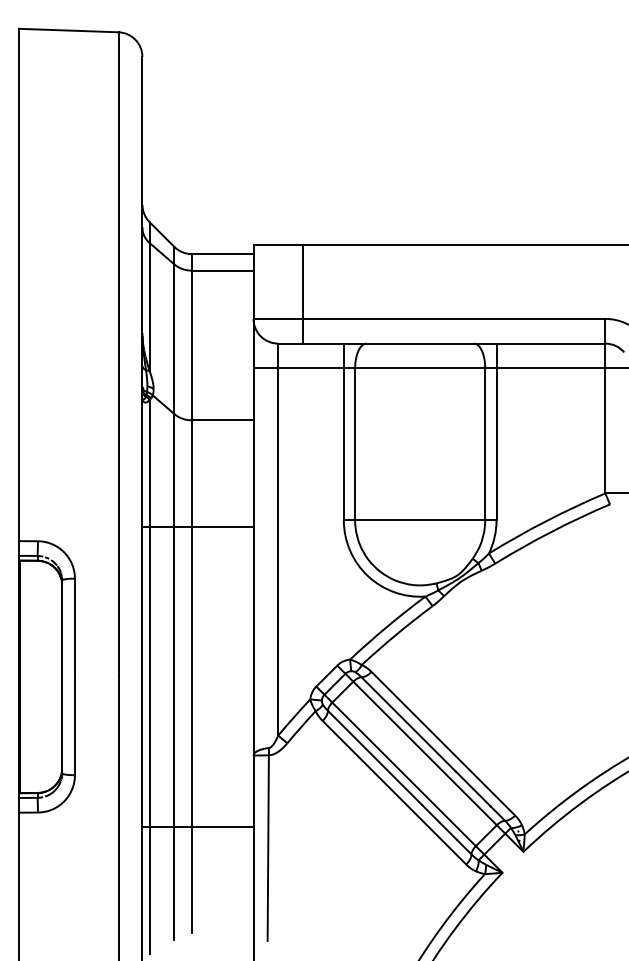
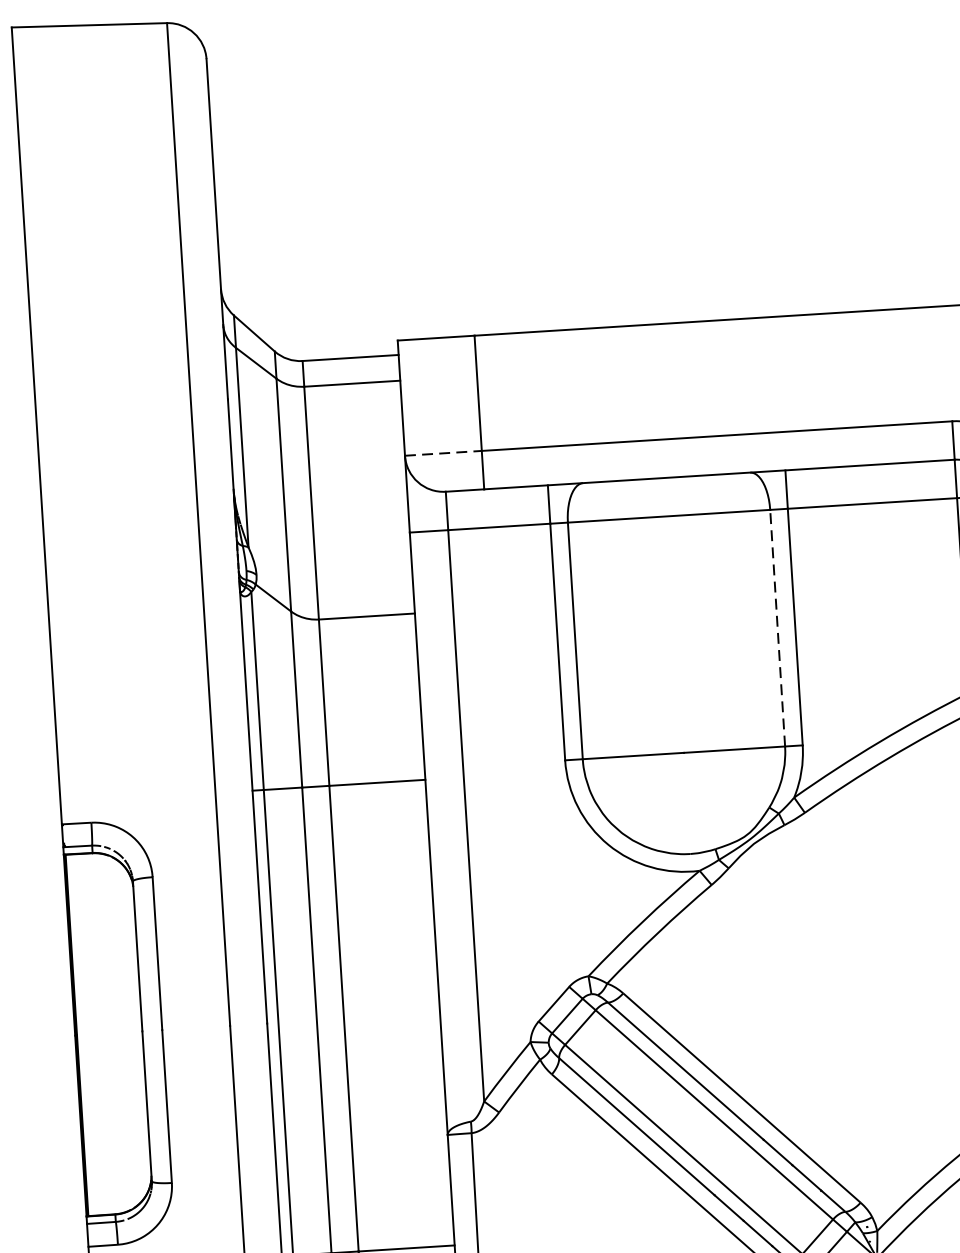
line: (278, 318) -> (443, 452), solid -> dashed
line: (485, 443) -> (778, 626), solid -> dashed

